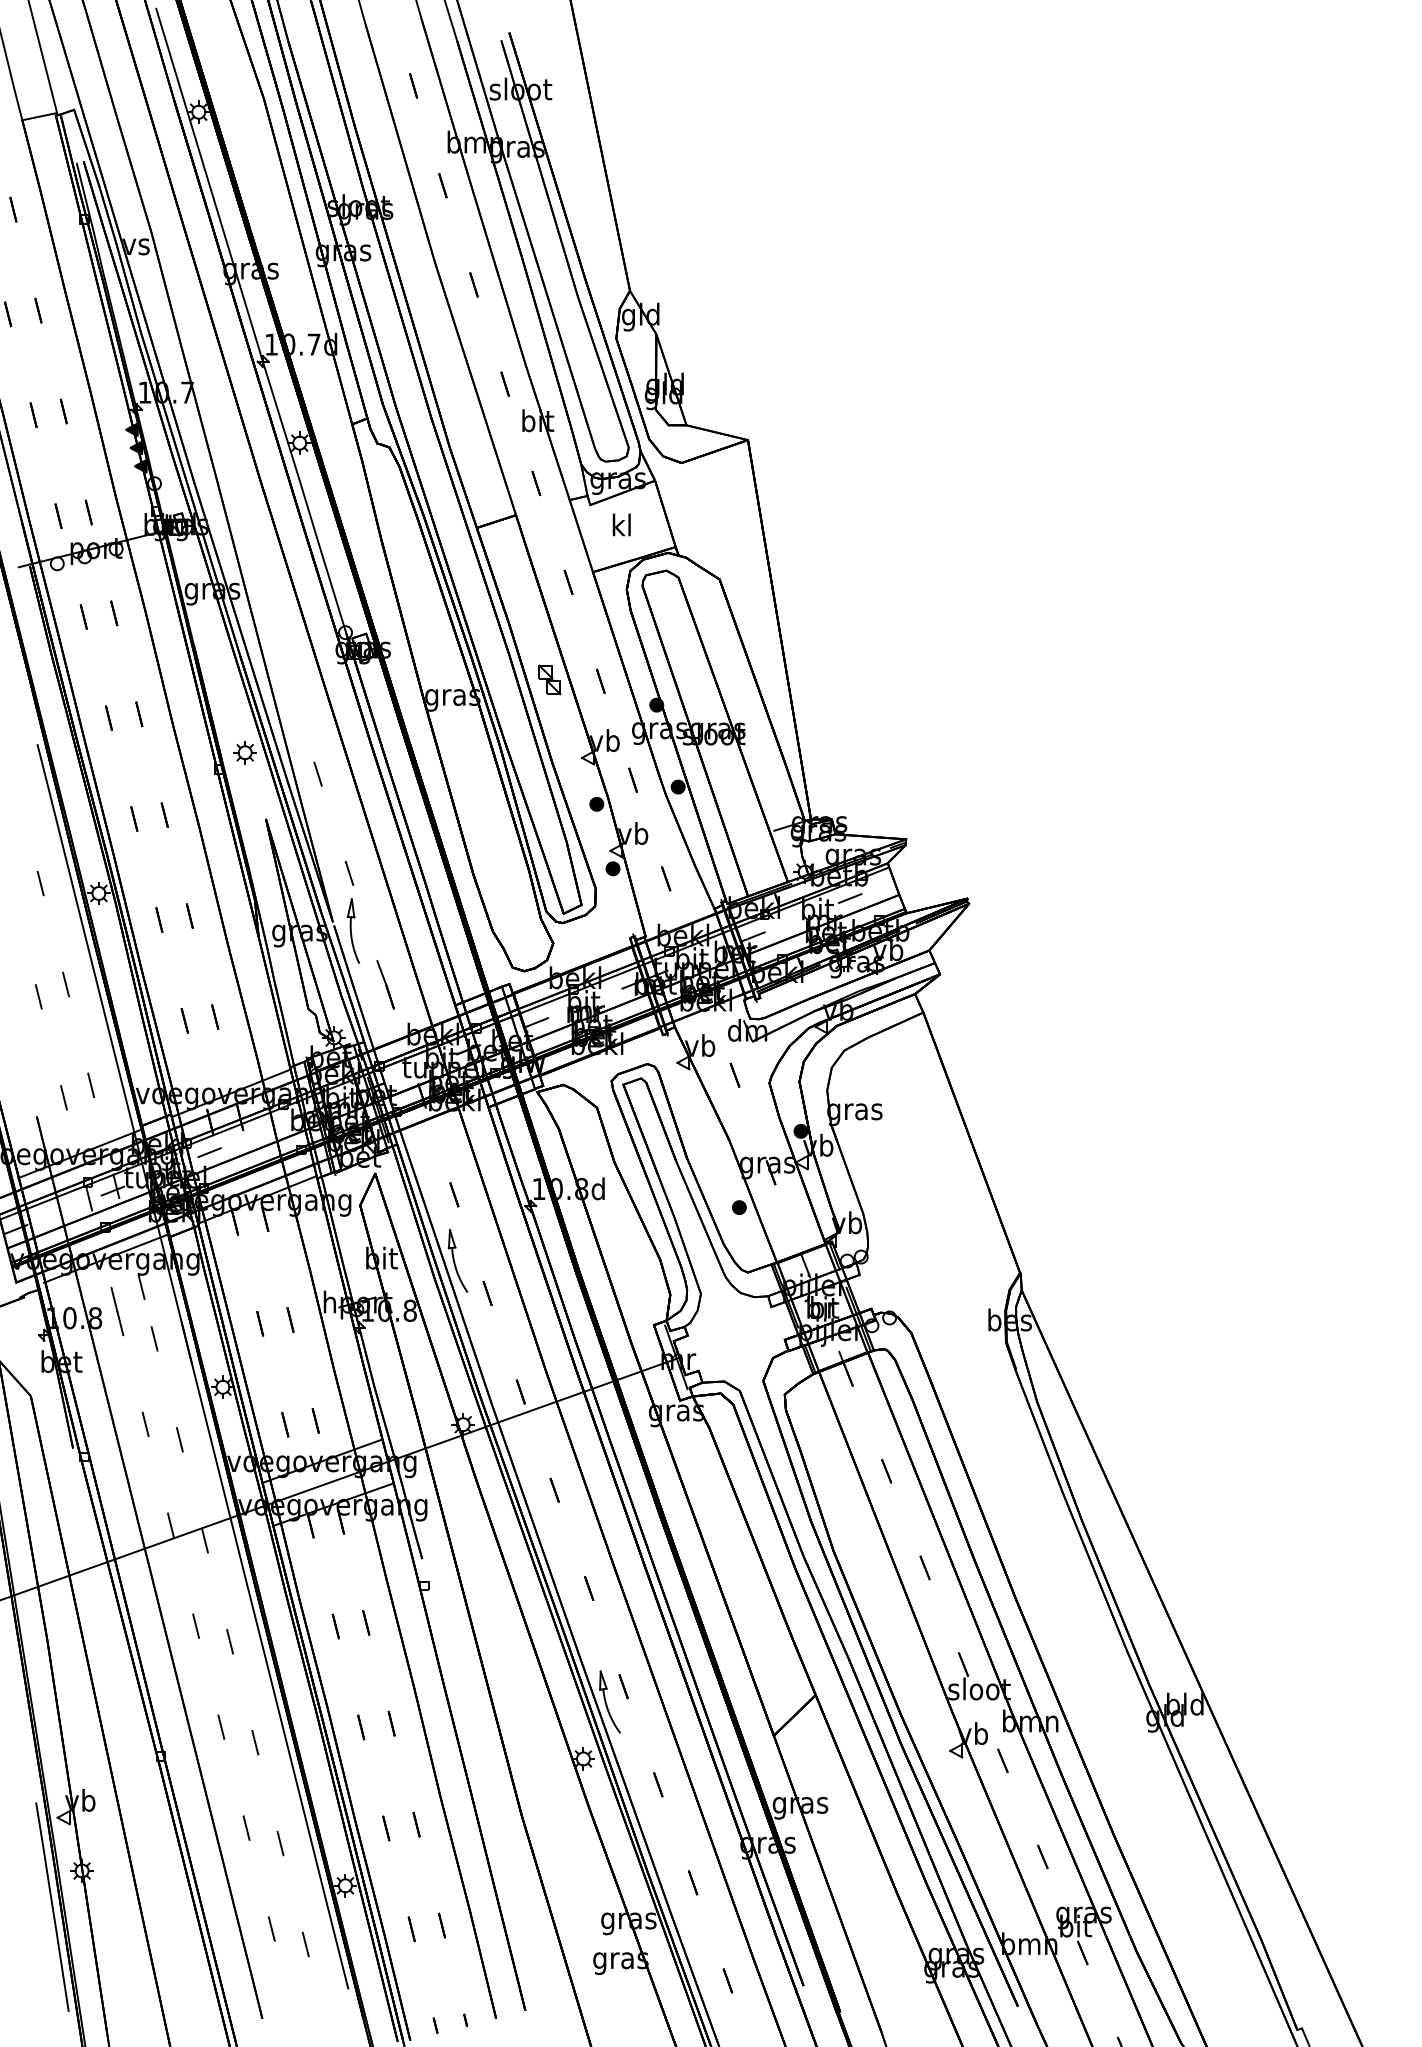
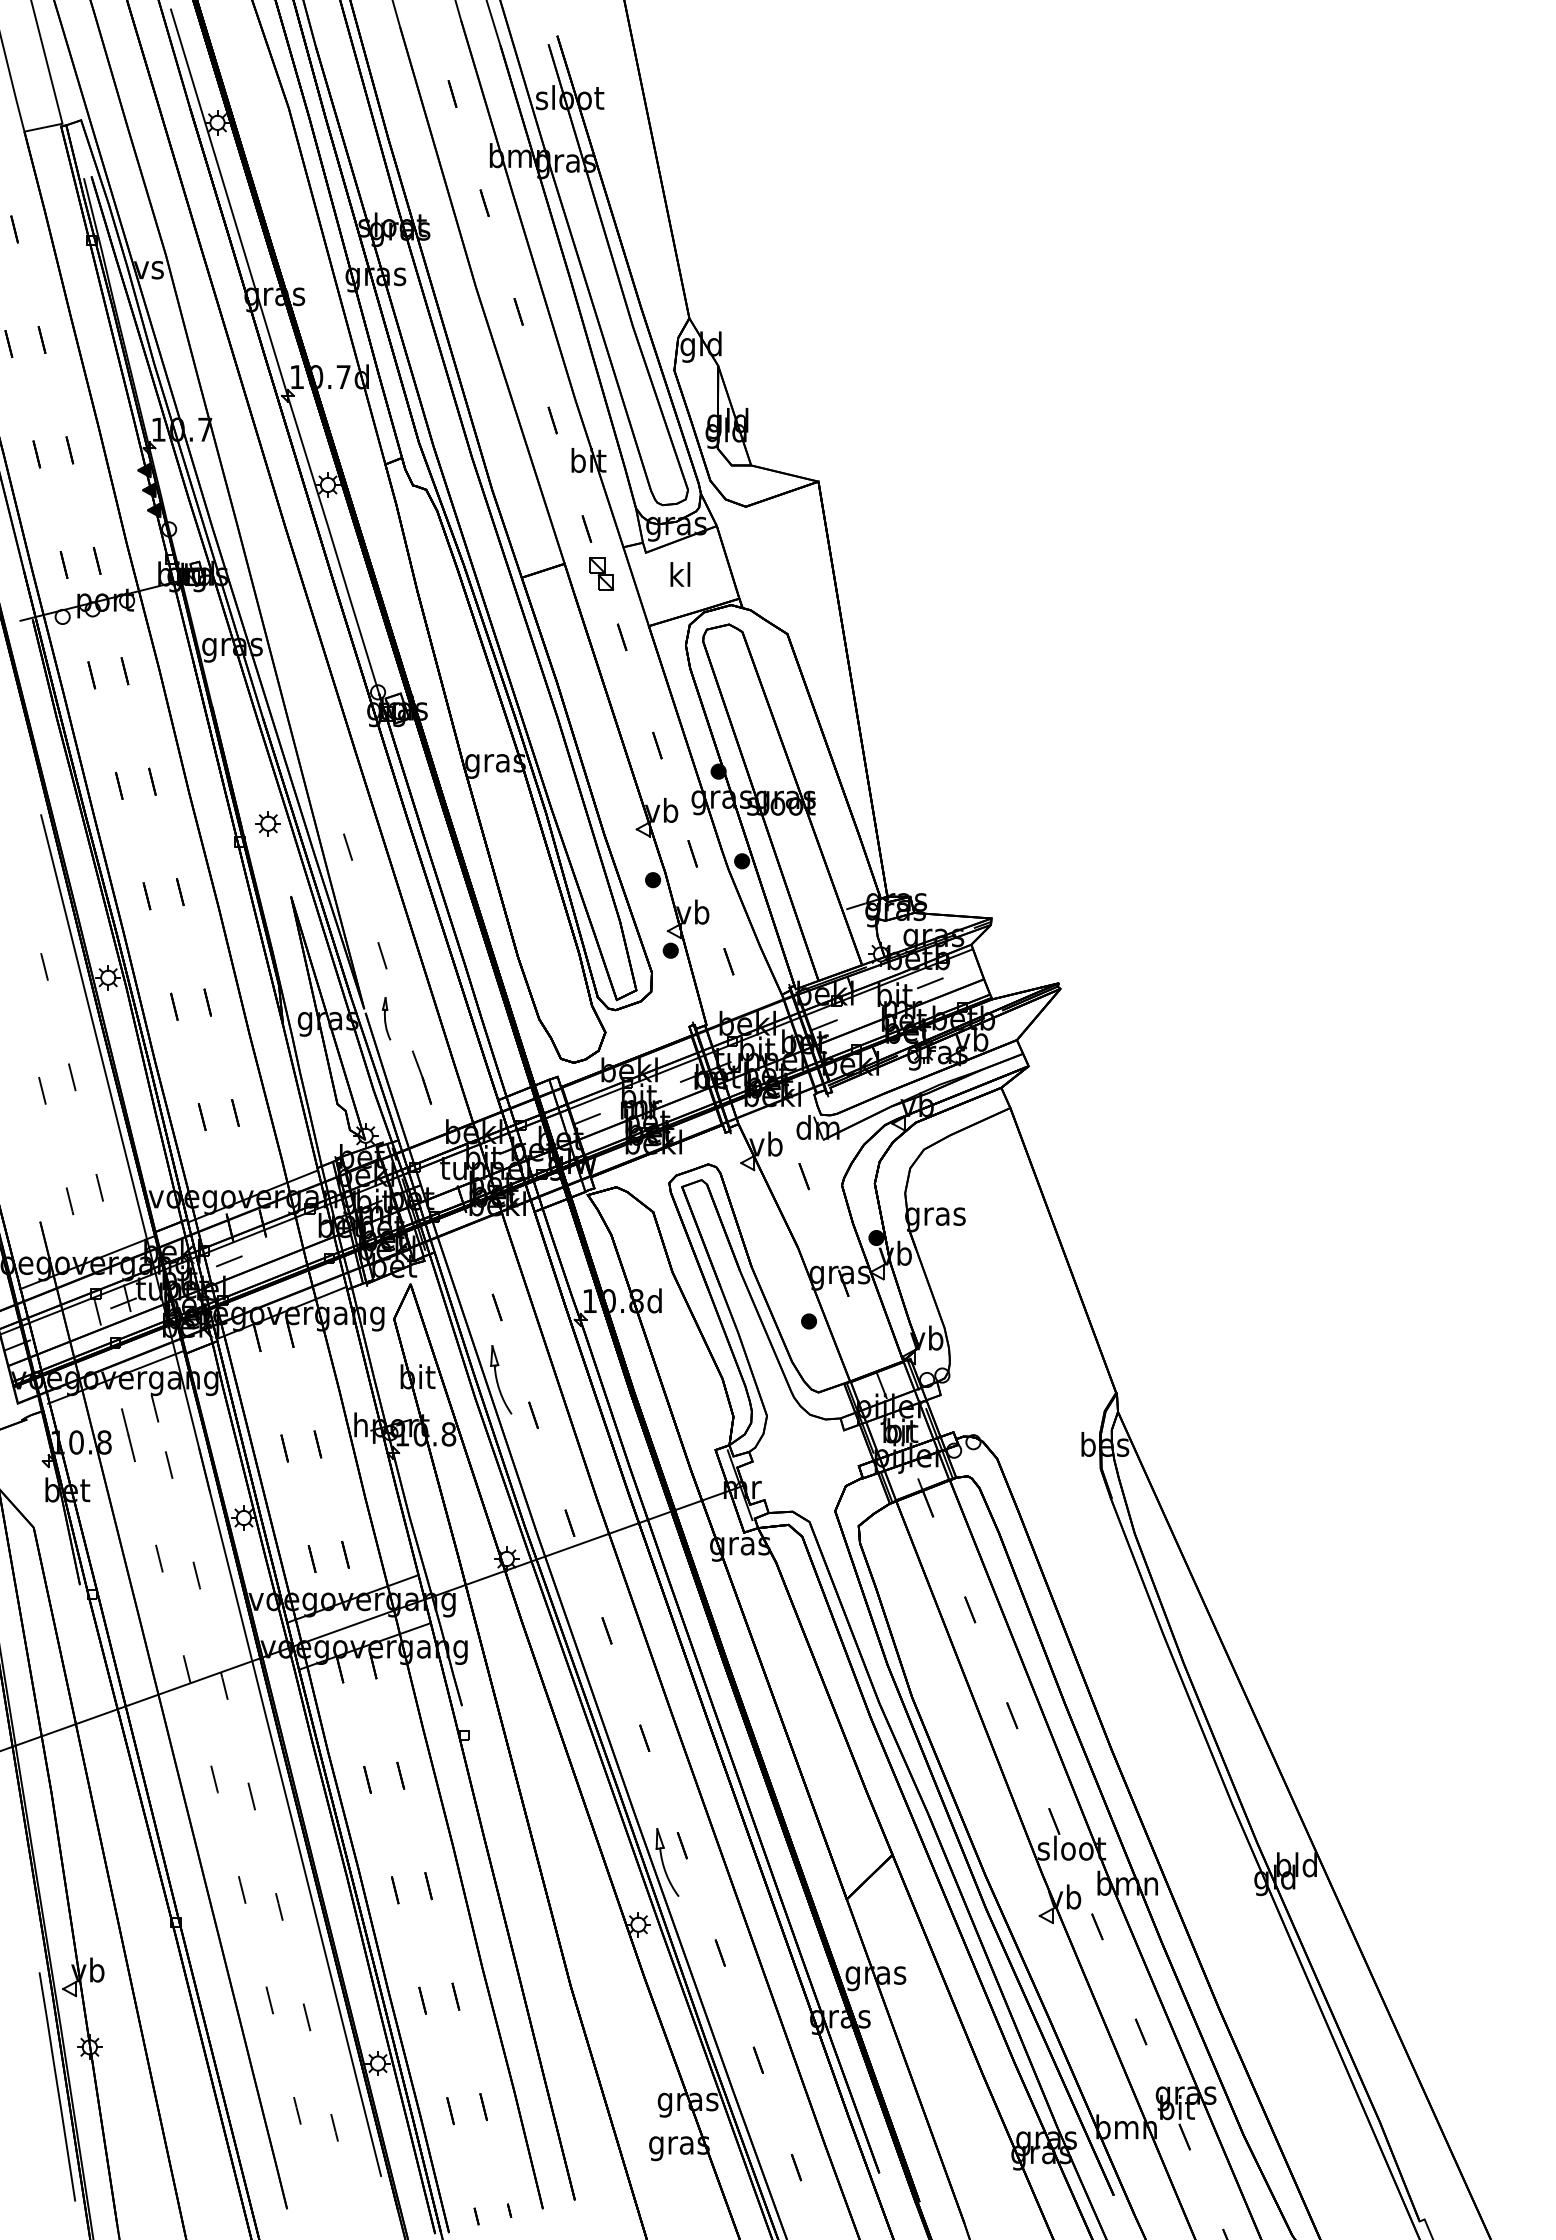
part: (549, 679) -> (601, 573), moved
part: (353, 930) -> (386, 1018), size x0.6

